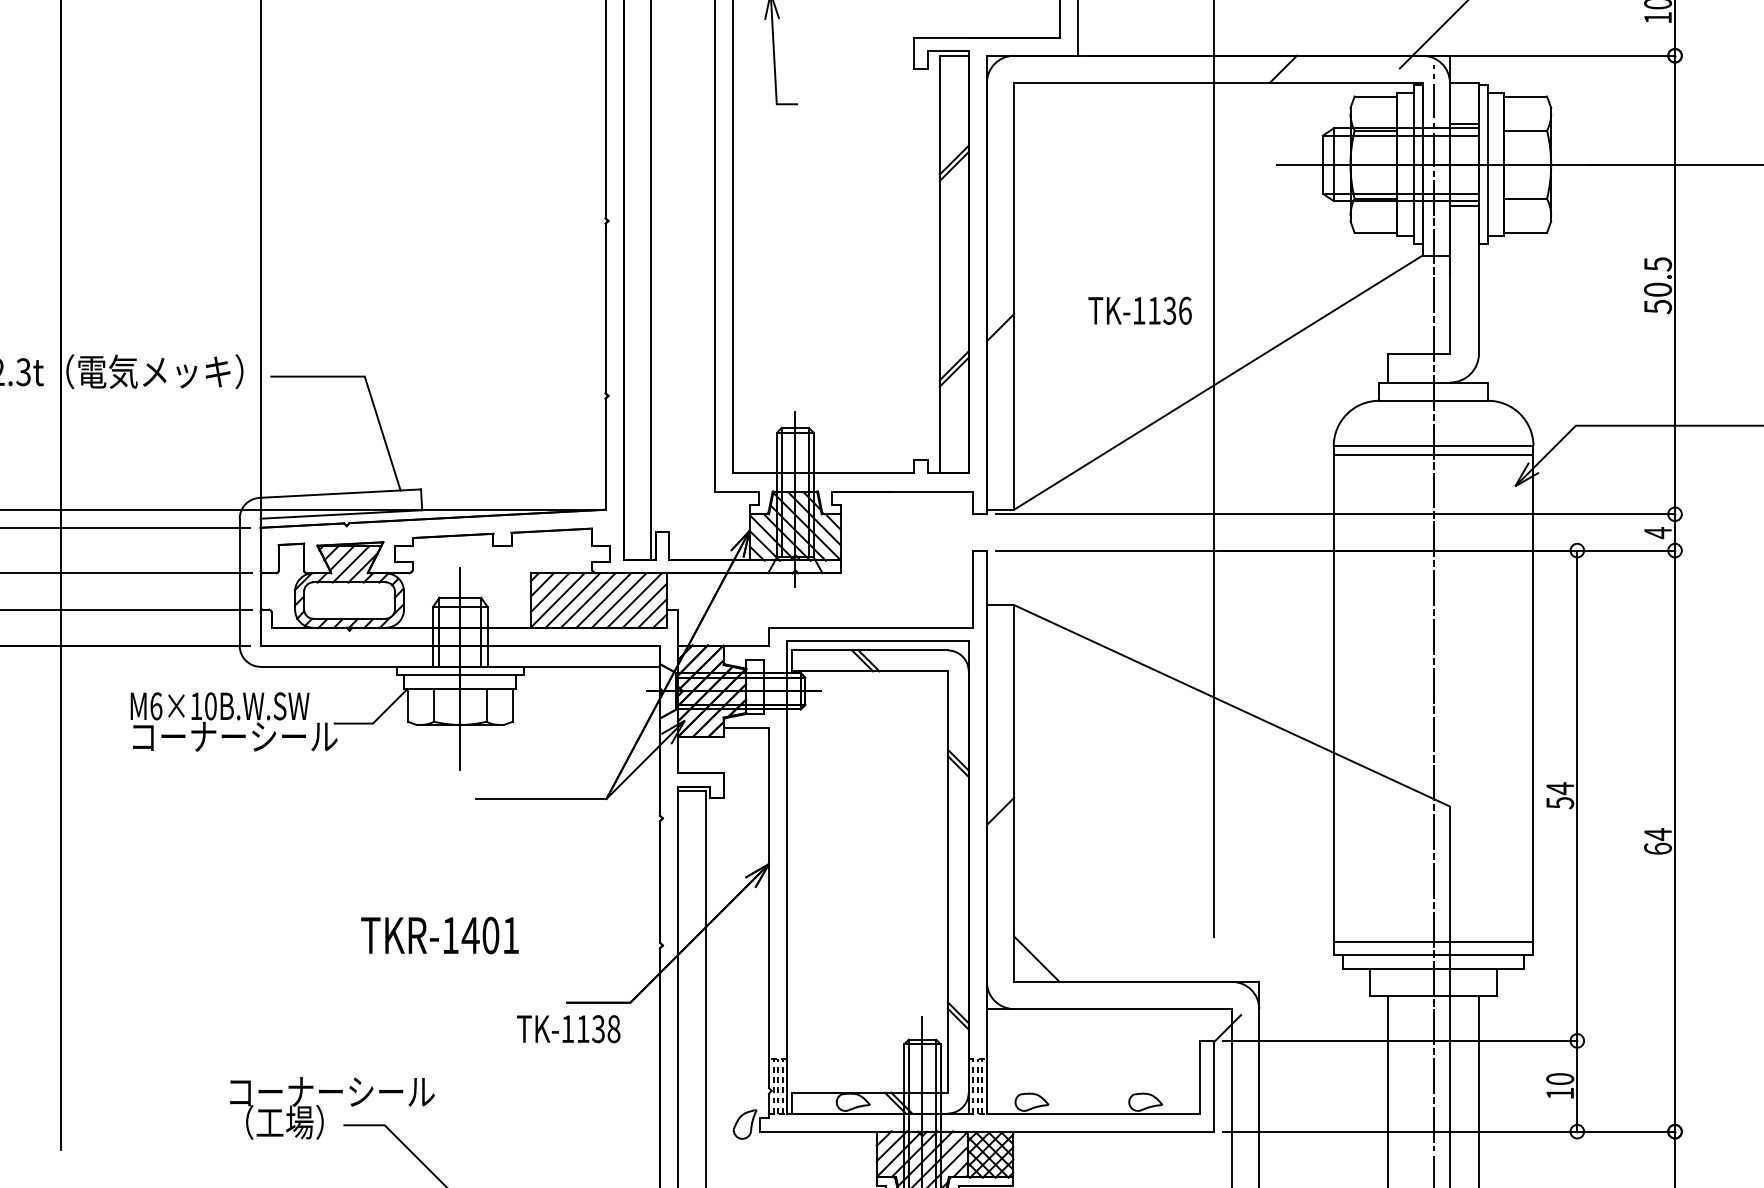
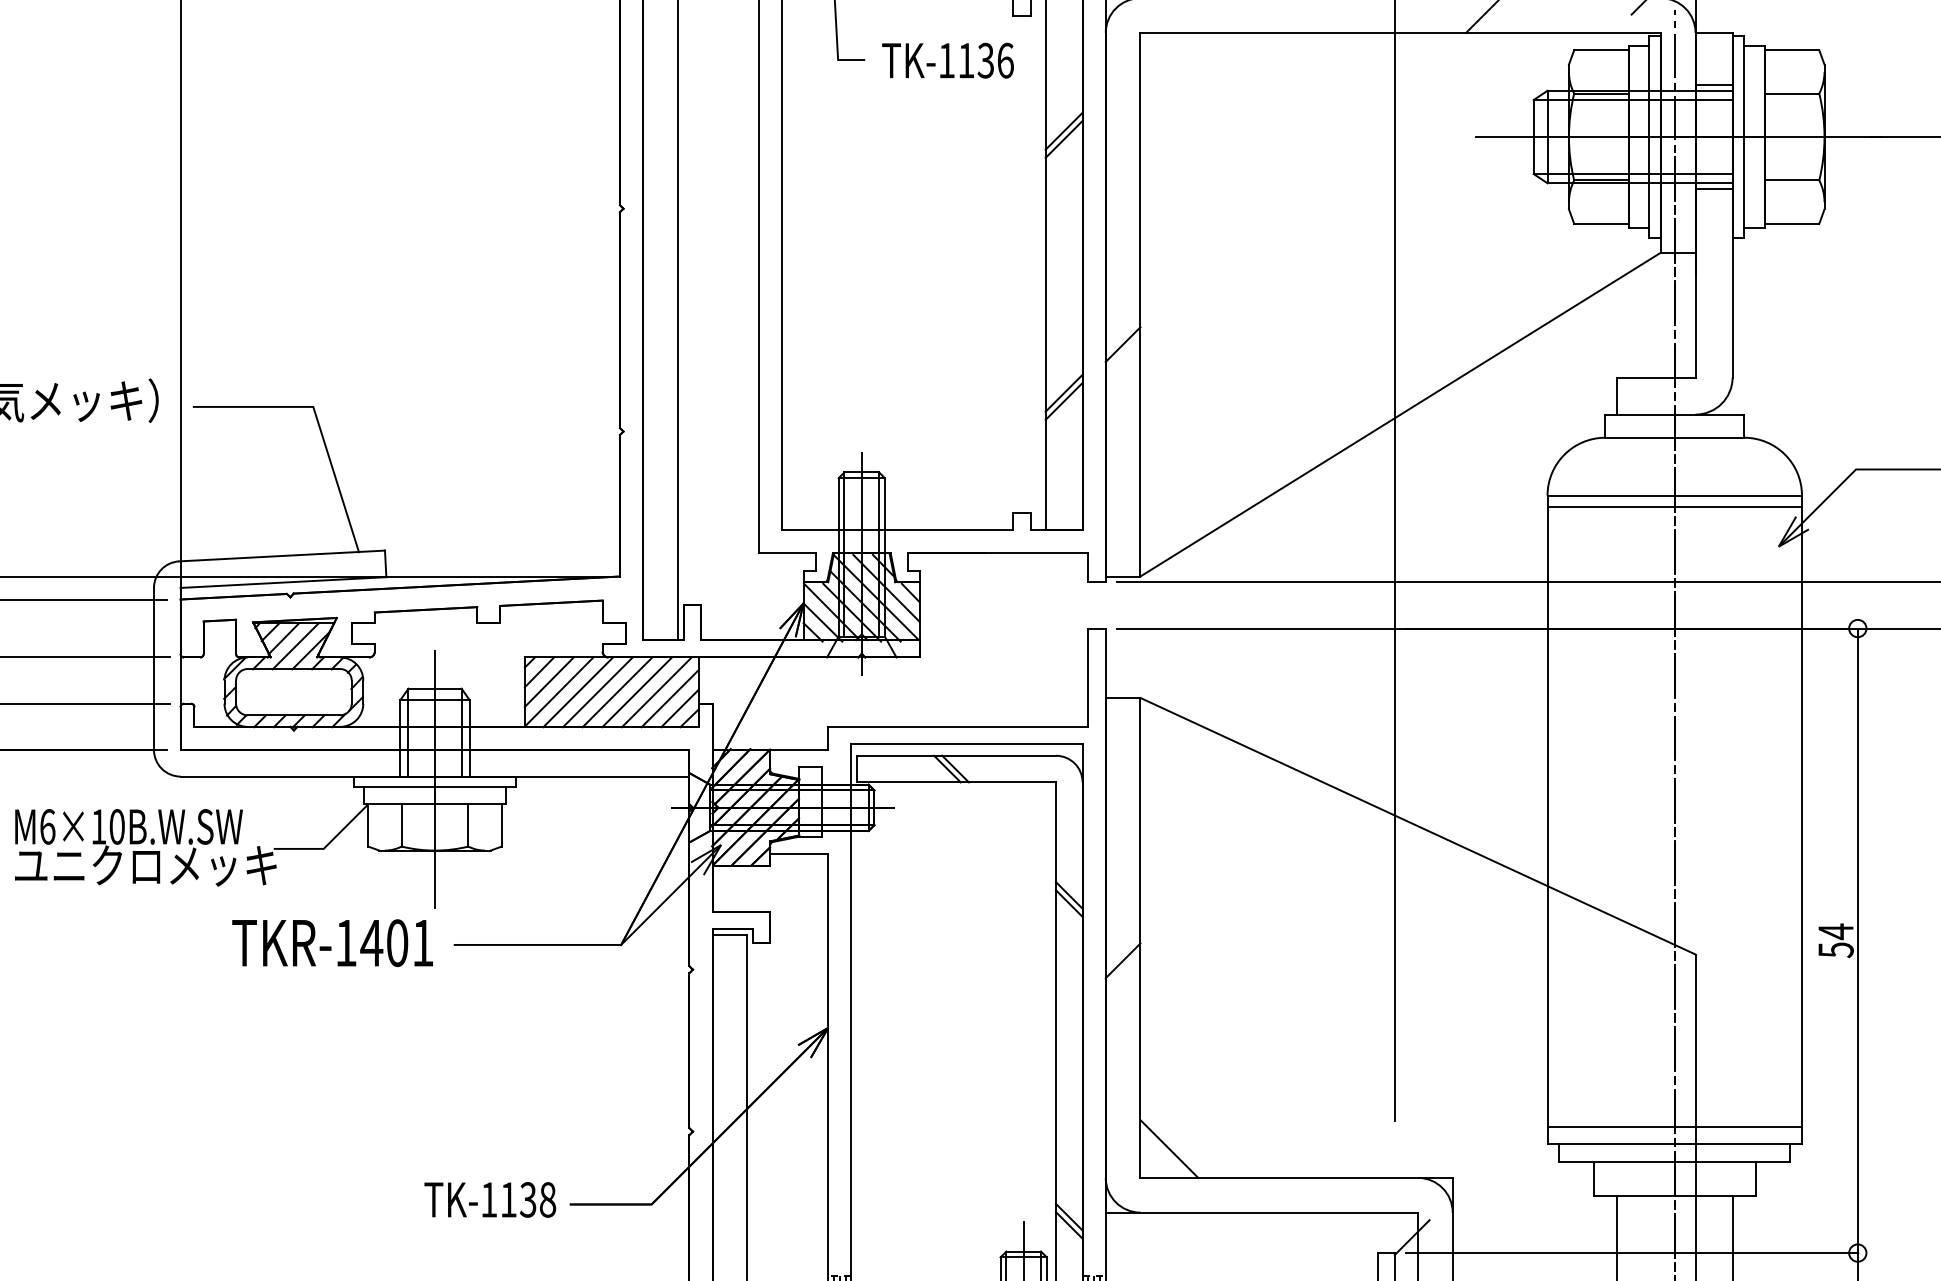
text: (1139, 310) -> (947, 60), moved
text: (233, 736) -> (146, 865), コーナーシール -> ユニクロメッキ
text: (439, 935) -> (332, 943), moved
text: (568, 1029) -> (489, 1200), moved

